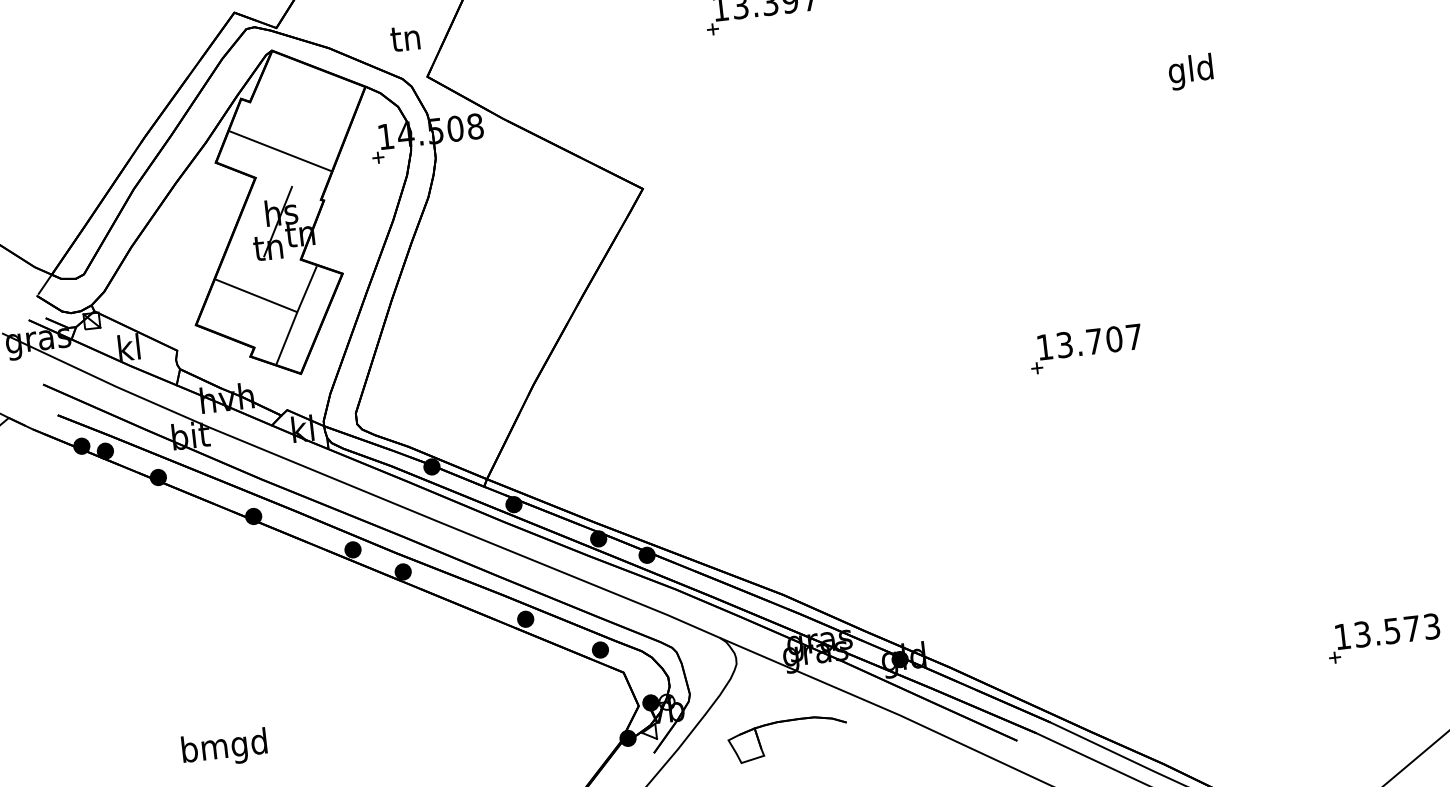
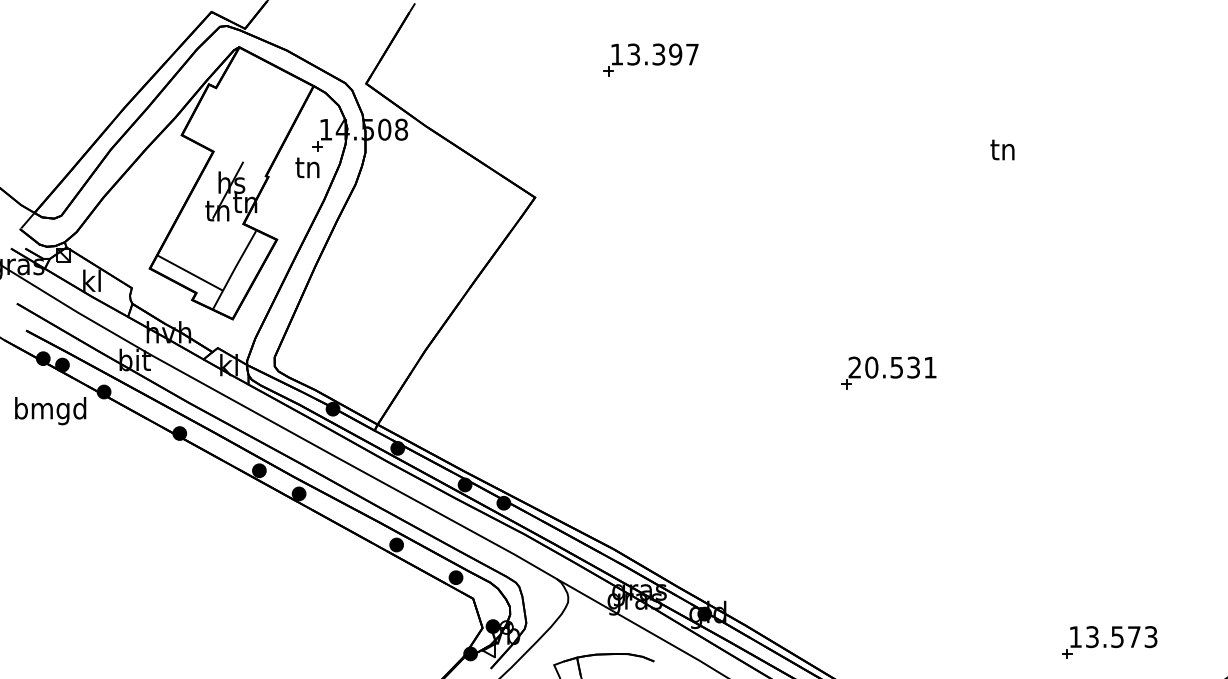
text: (405, 38) -> (307, 167), moved
text: (1190, 72) -> (1002, 152), gld -> tn
line: (280, 150) -> (236, 131), removed
line: (255, 295) -> (189, 272), moved
text: (1089, 342) -> (892, 367), 13.707 -> 20.531
text: (224, 749) -> (50, 411), moved

